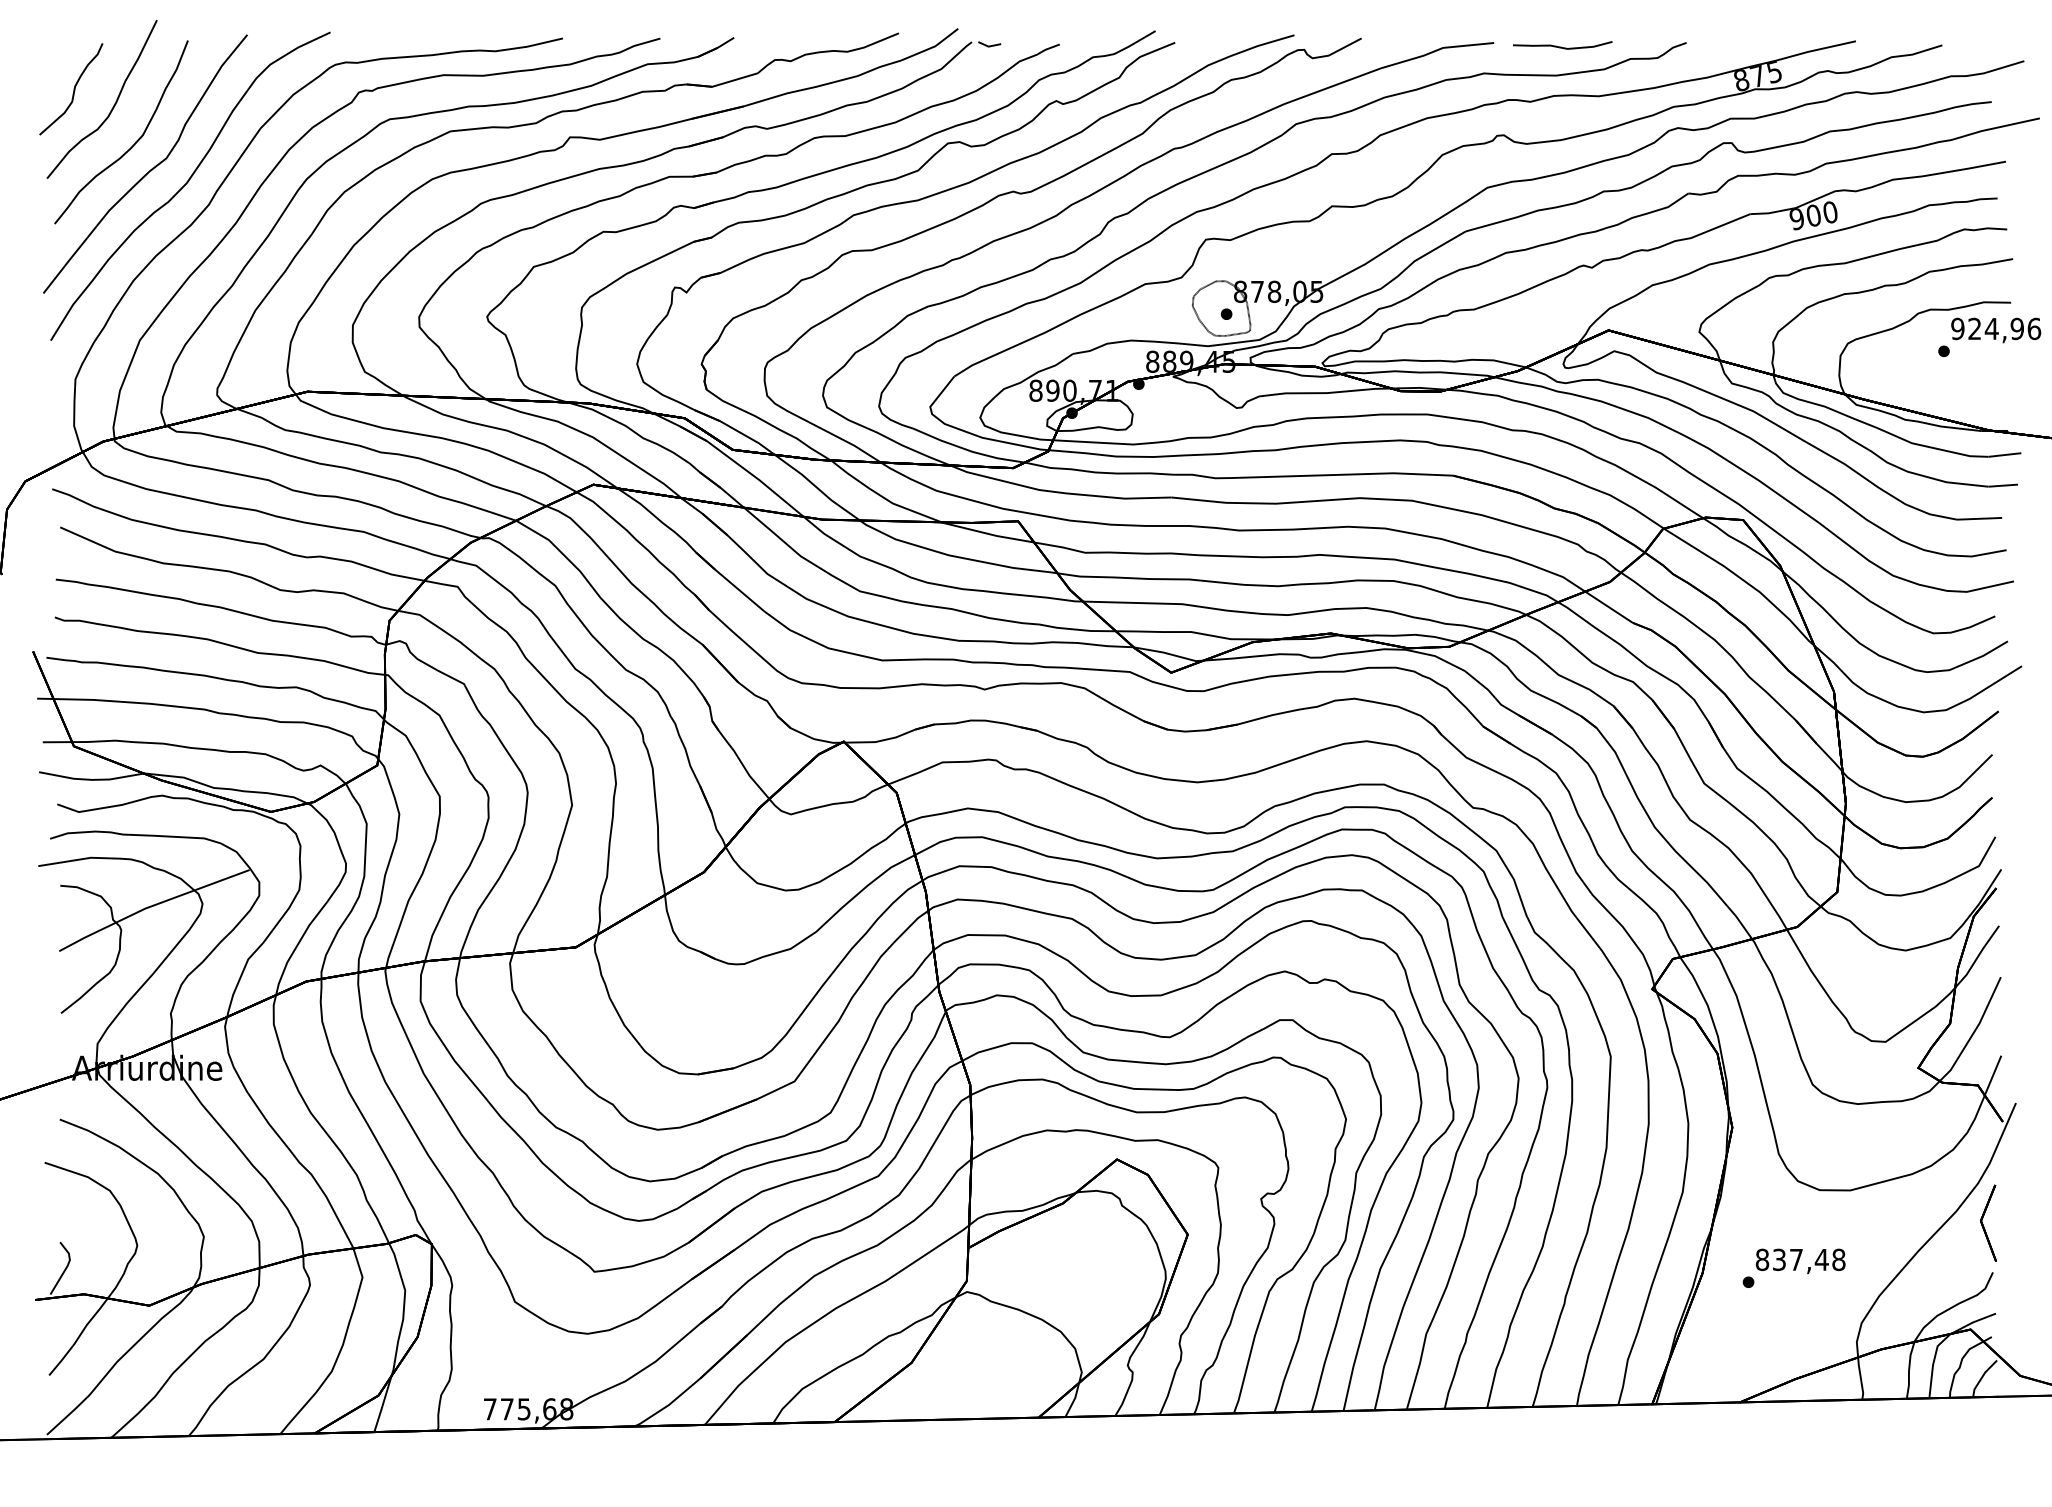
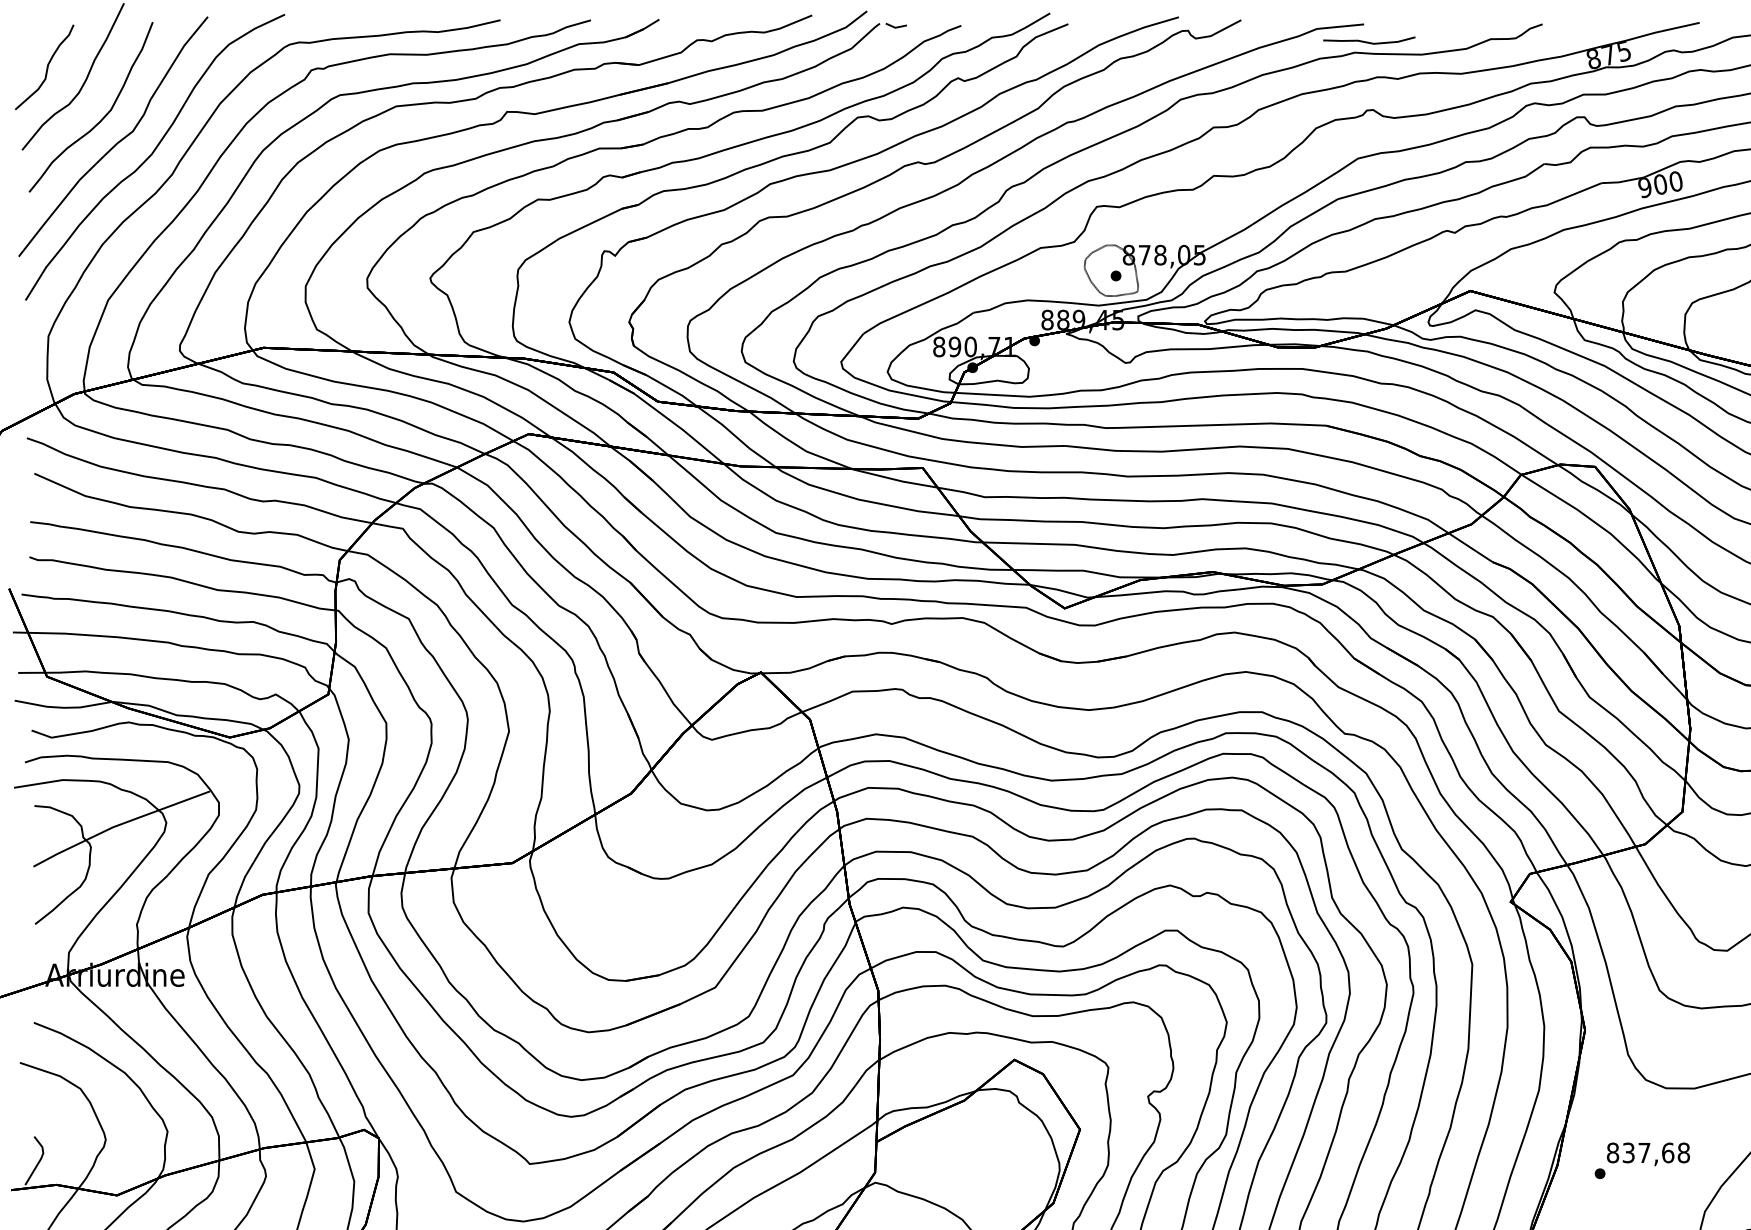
curve: (1561, 46) -> (1368, 41), moved
text: (1821, 1259) -> (1667, 1152), 837,48 -> 837,68

